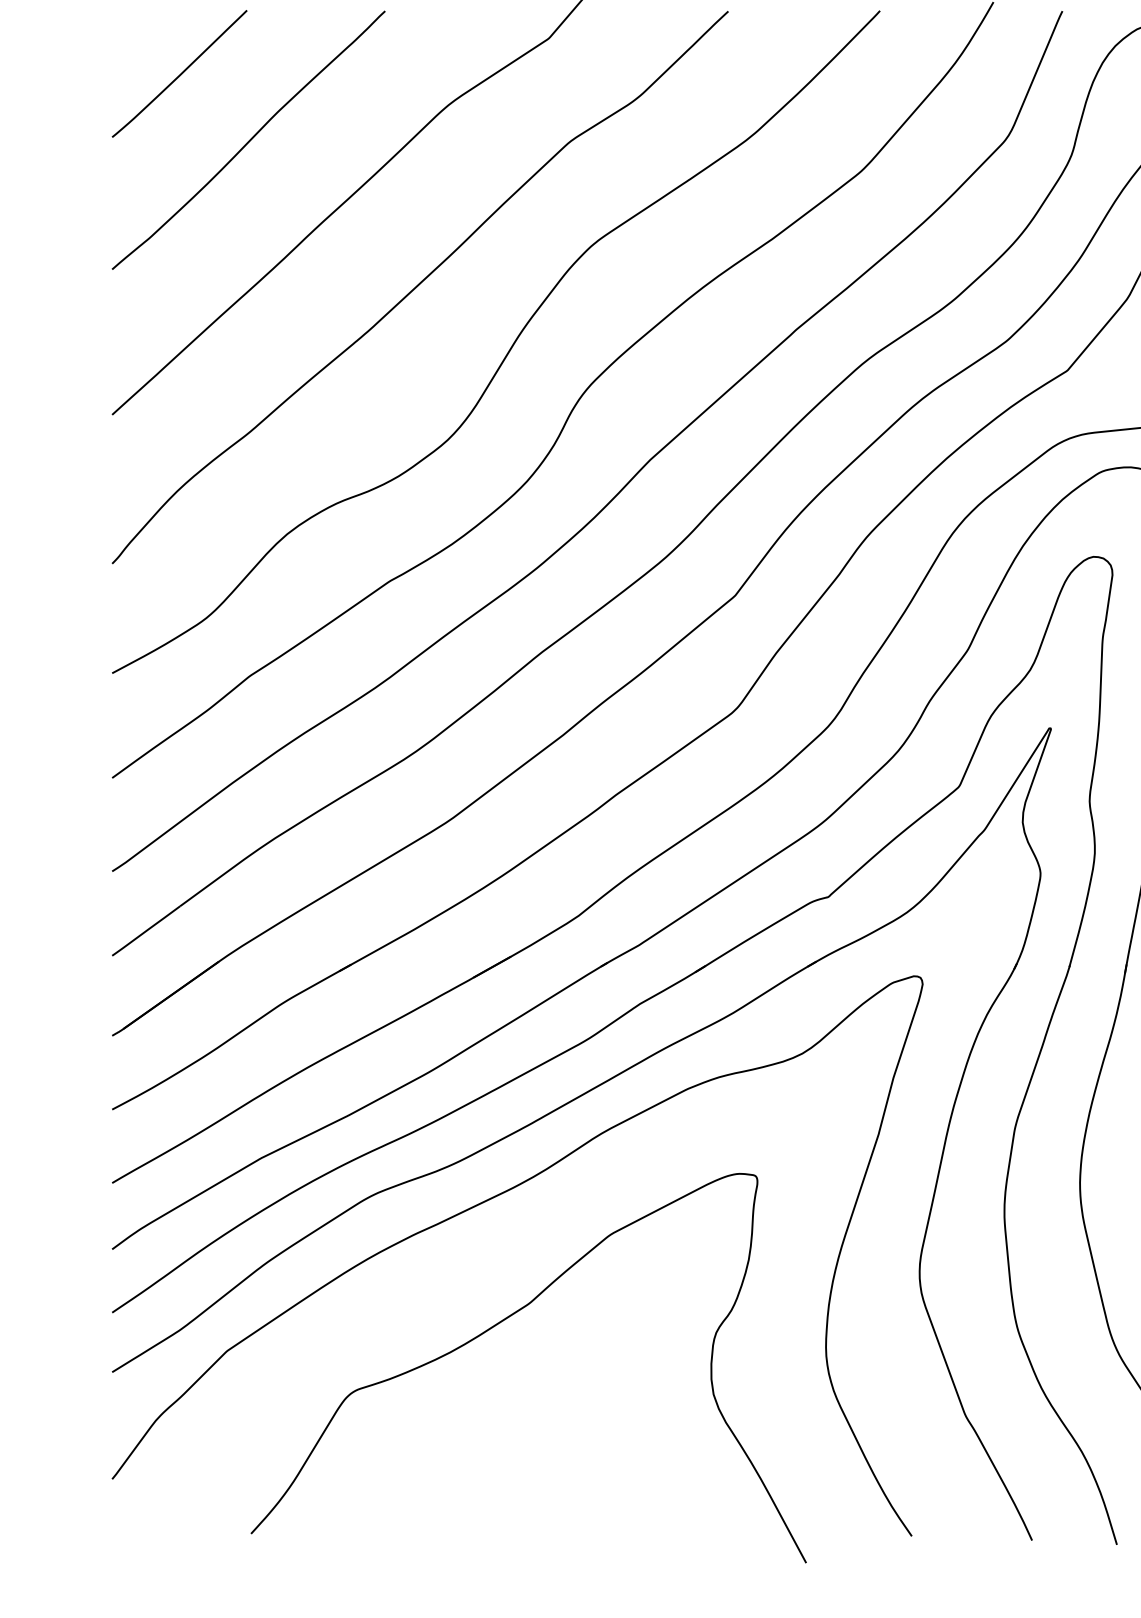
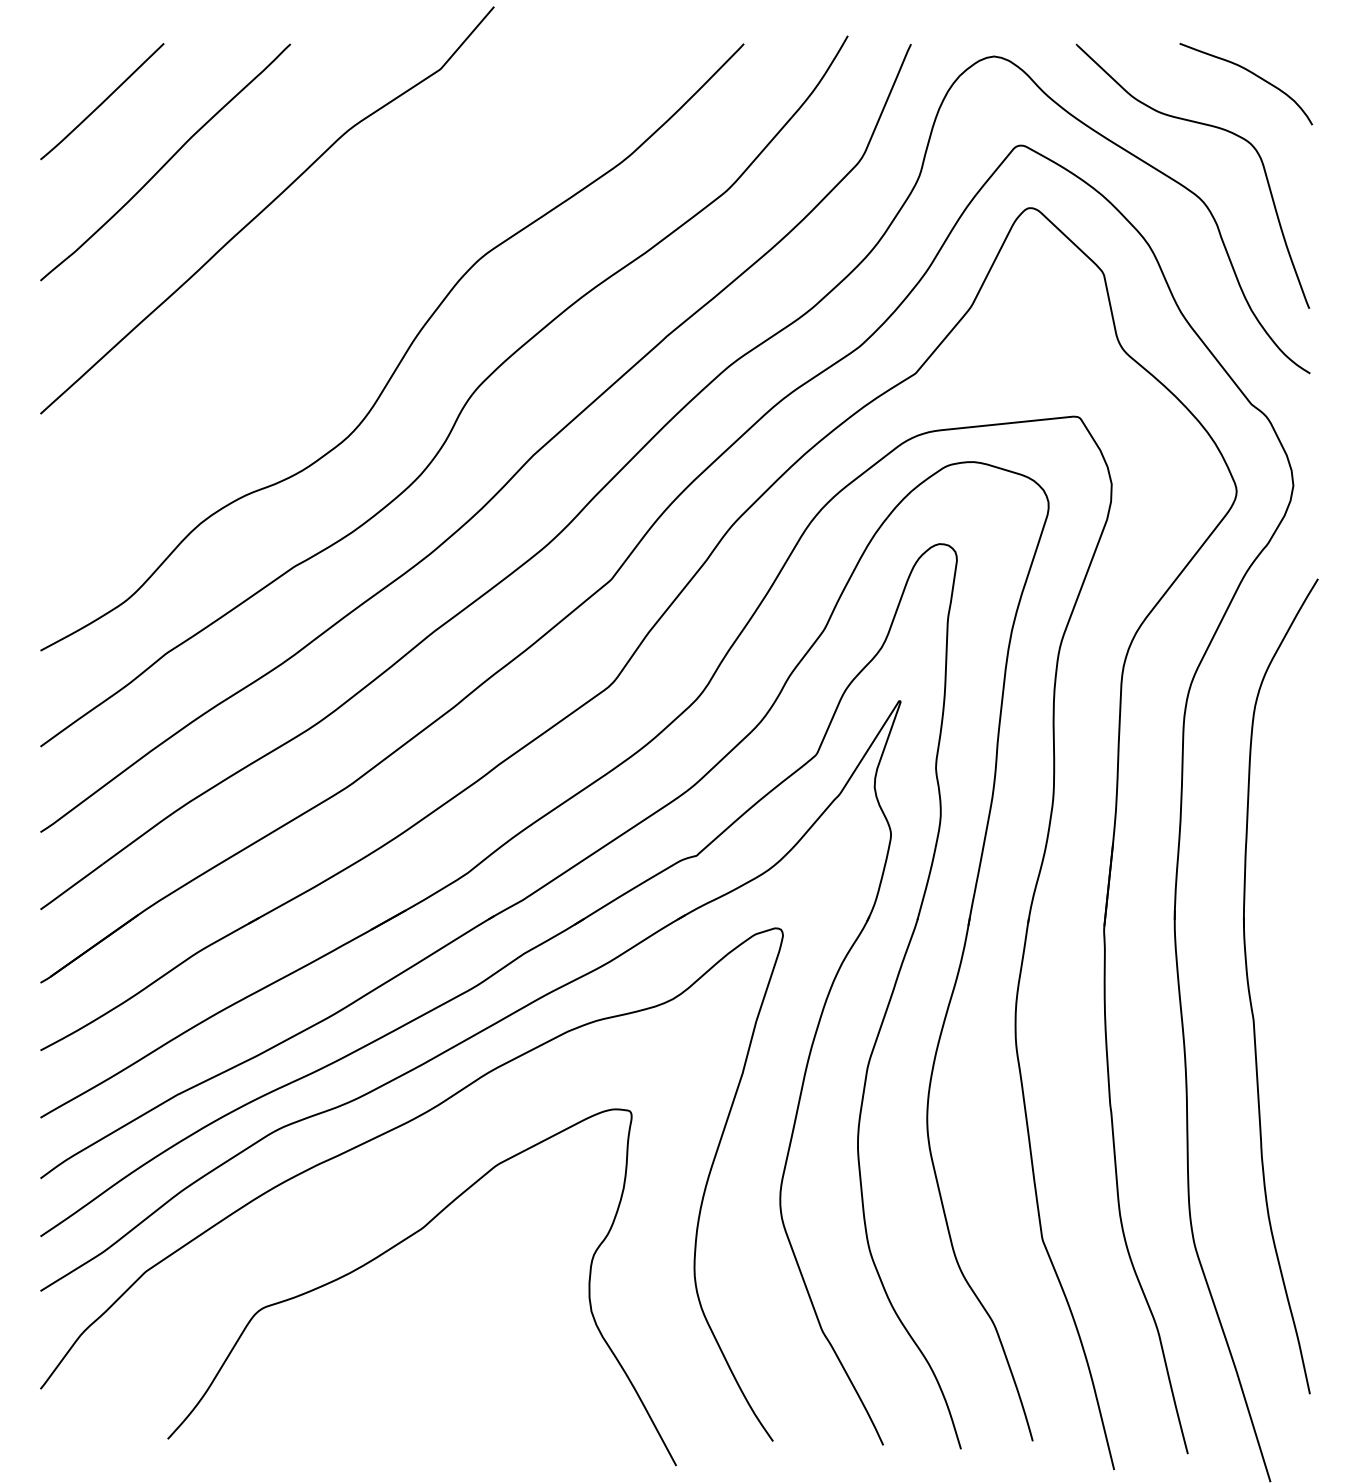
curve: (419, 285) -> (322, 295), removed

